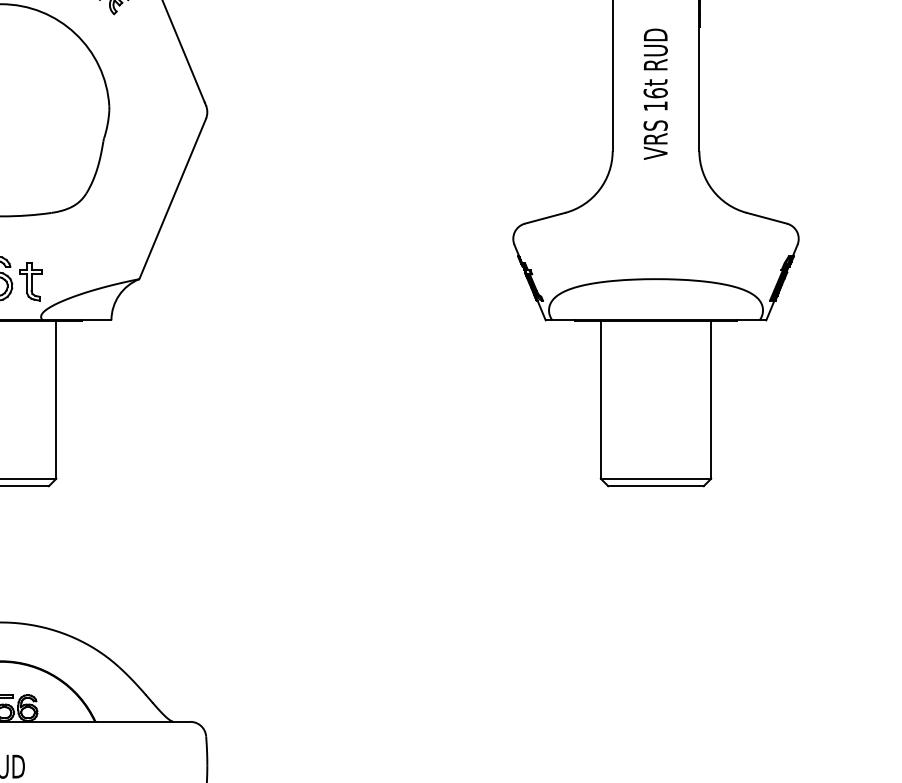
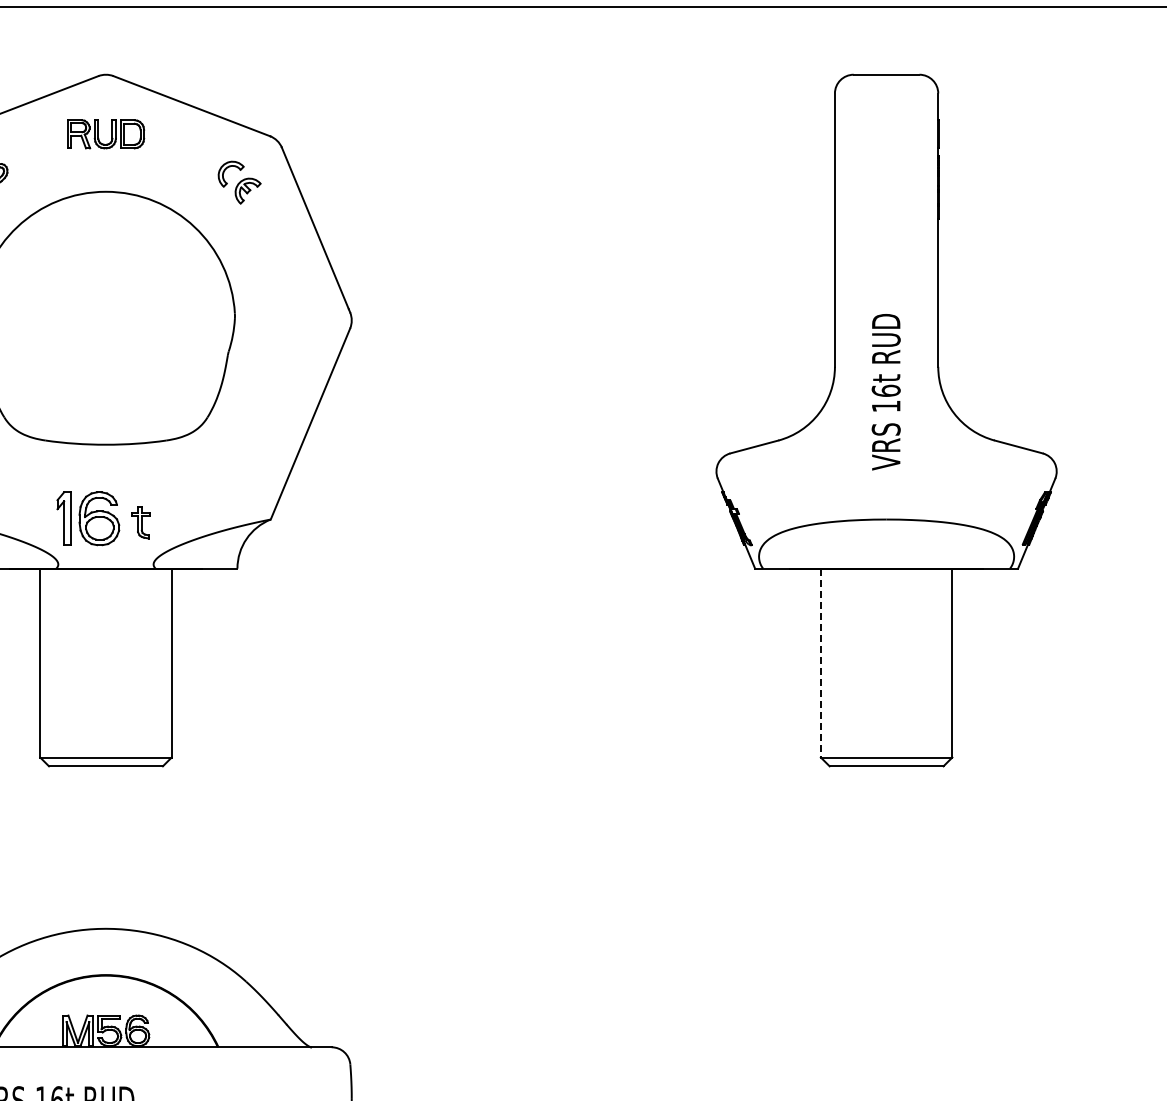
text: (655, 94) -> (885, 392), moved
part: (30, 281) -> (140, 522), size x0.7
line: (600, 399) -> (820, 663), solid -> dashed

